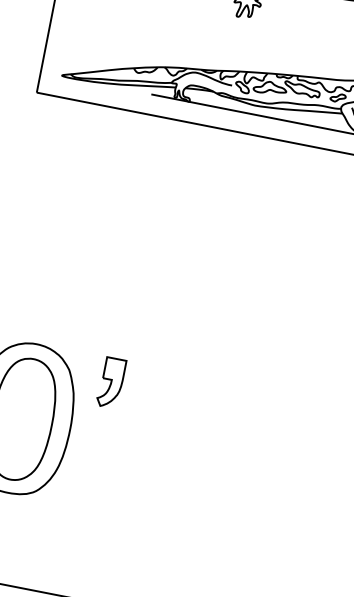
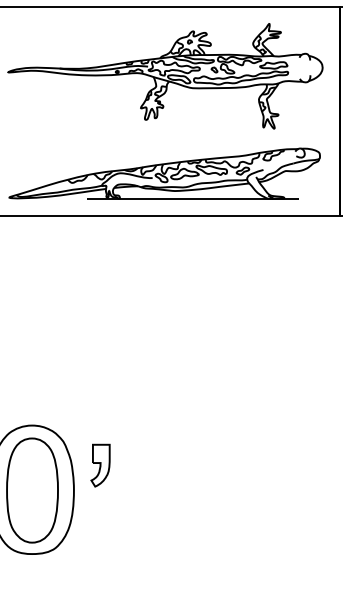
part: (111, 382) -> (100, 465), moved

